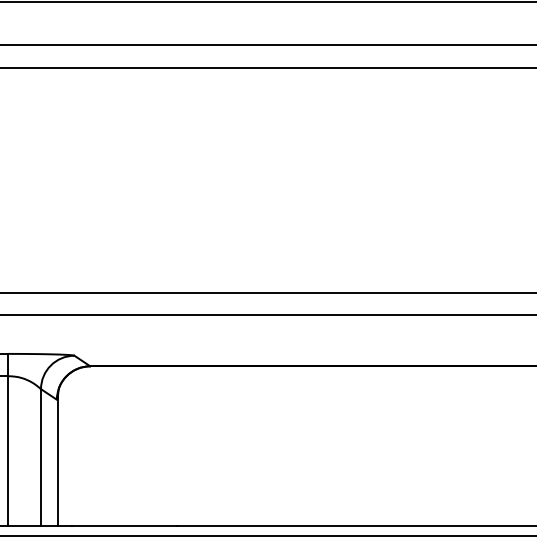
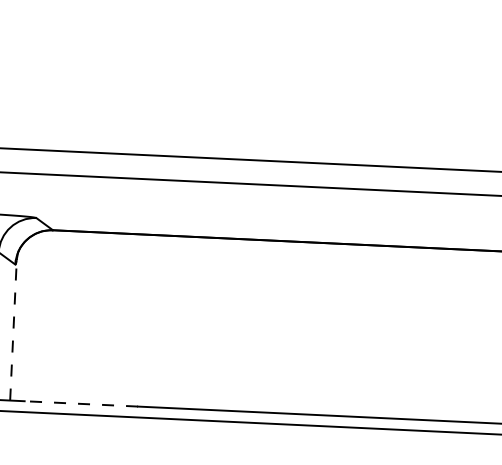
line: (58, 460) -> (13, 330), solid -> dashed
line: (124, 525) -> (81, 403), solid -> dashed

